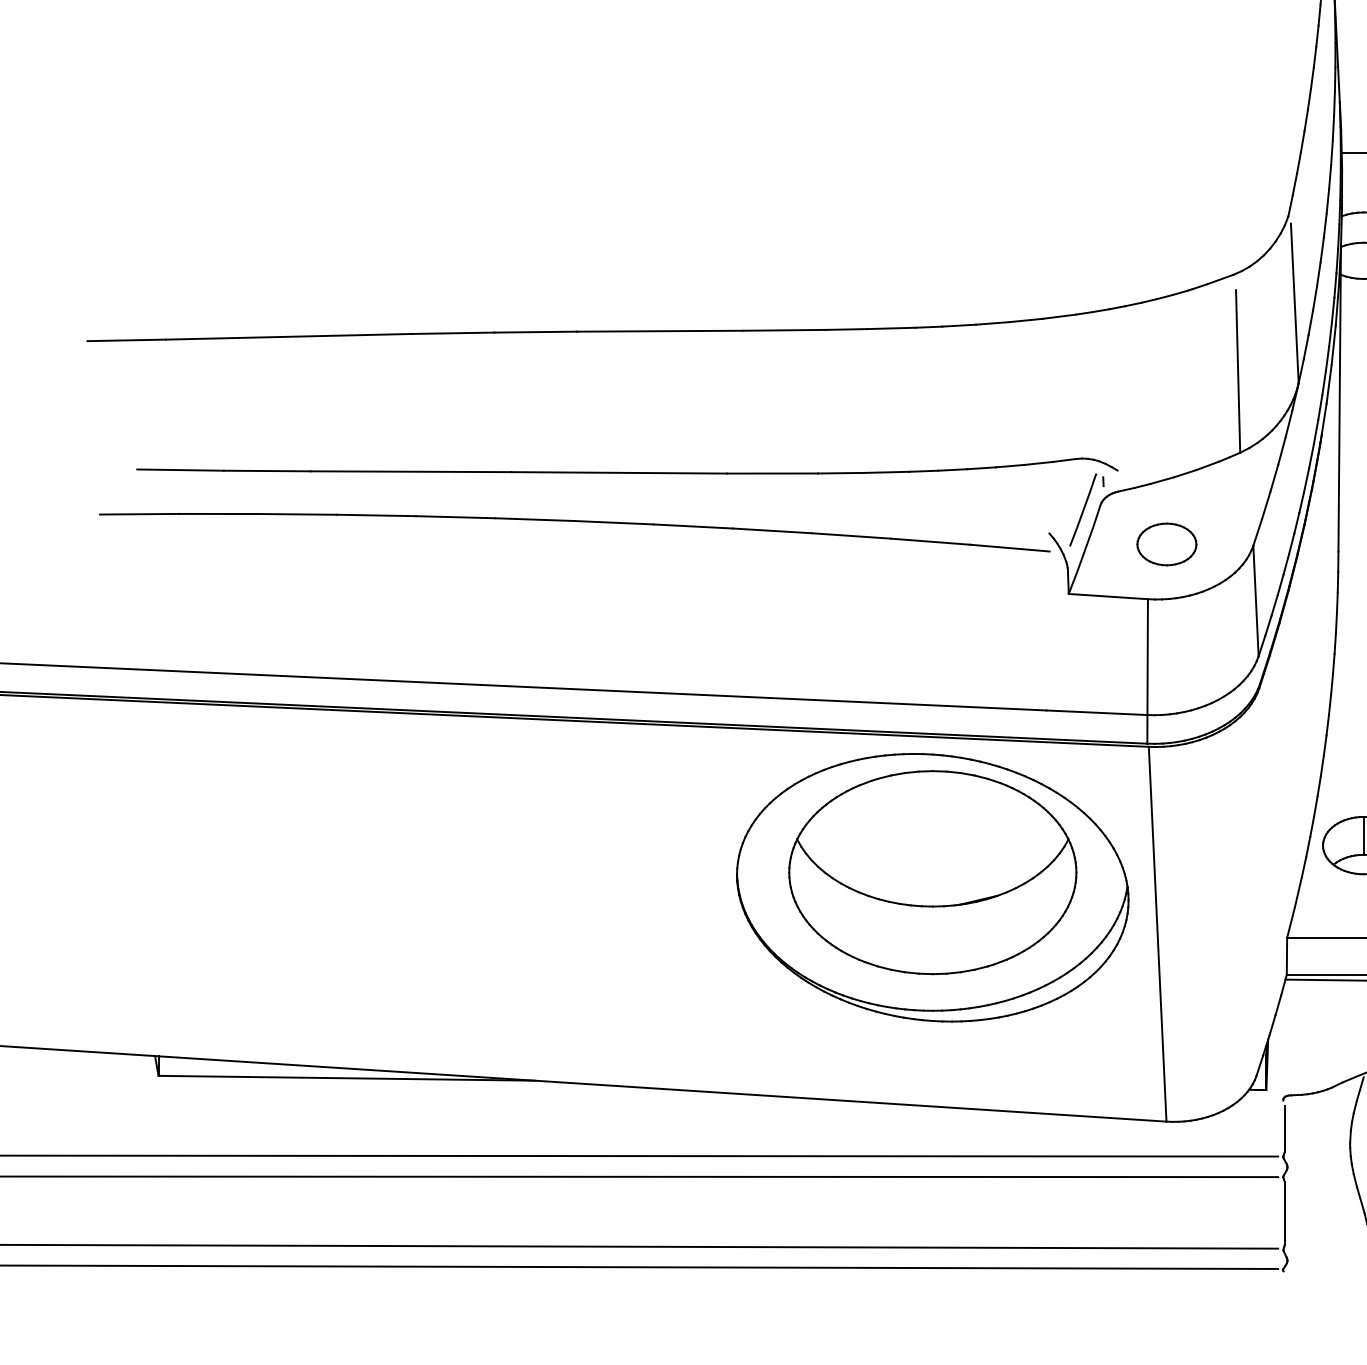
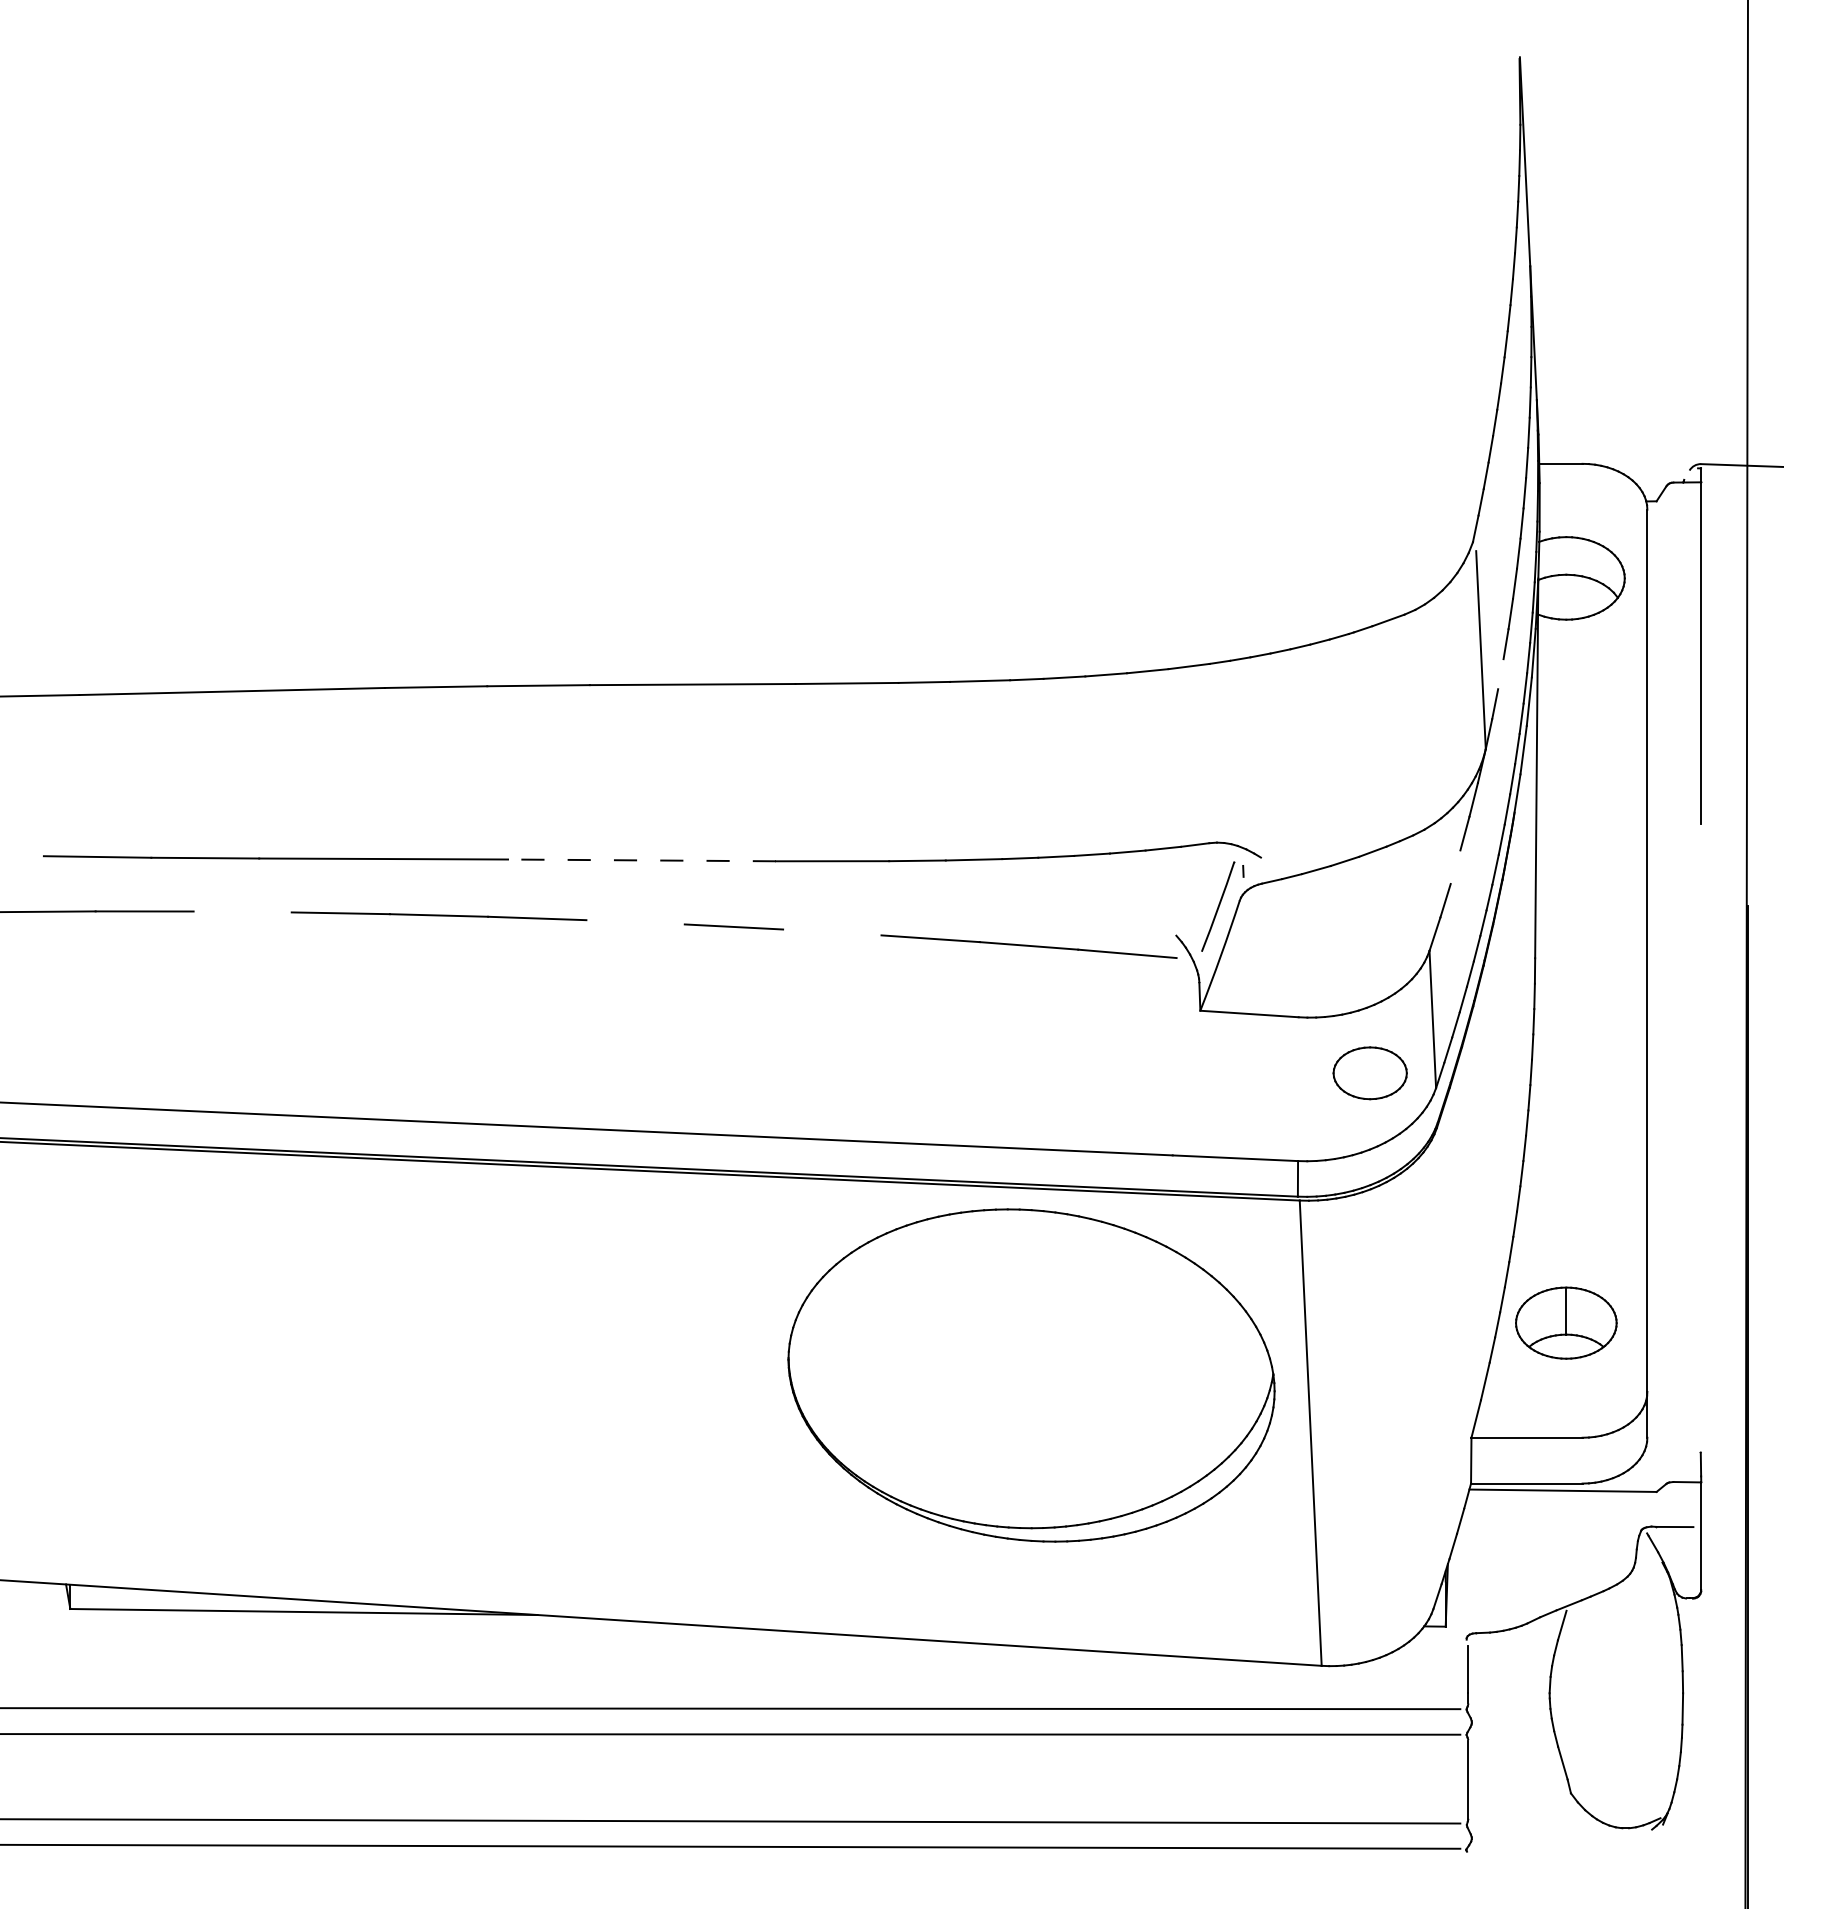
line: (1310, 323) -> (1500, 674), removed
line: (1238, 371) -> (1410, 734), removed
line: (618, 472) -> (641, 860), solid -> dashed
line: (1274, 478) -> (1455, 867), removed
line: (297, 514) -> (242, 911), removed
line: (613, 522) -> (635, 922), removed
line: (772, 530) -> (832, 932), removed
part: (1166, 544) -> (1369, 1073), moved
line: (1147, 657) -> (1298, 1089), removed
part: (932, 872) -> (1031, 1356), removed

